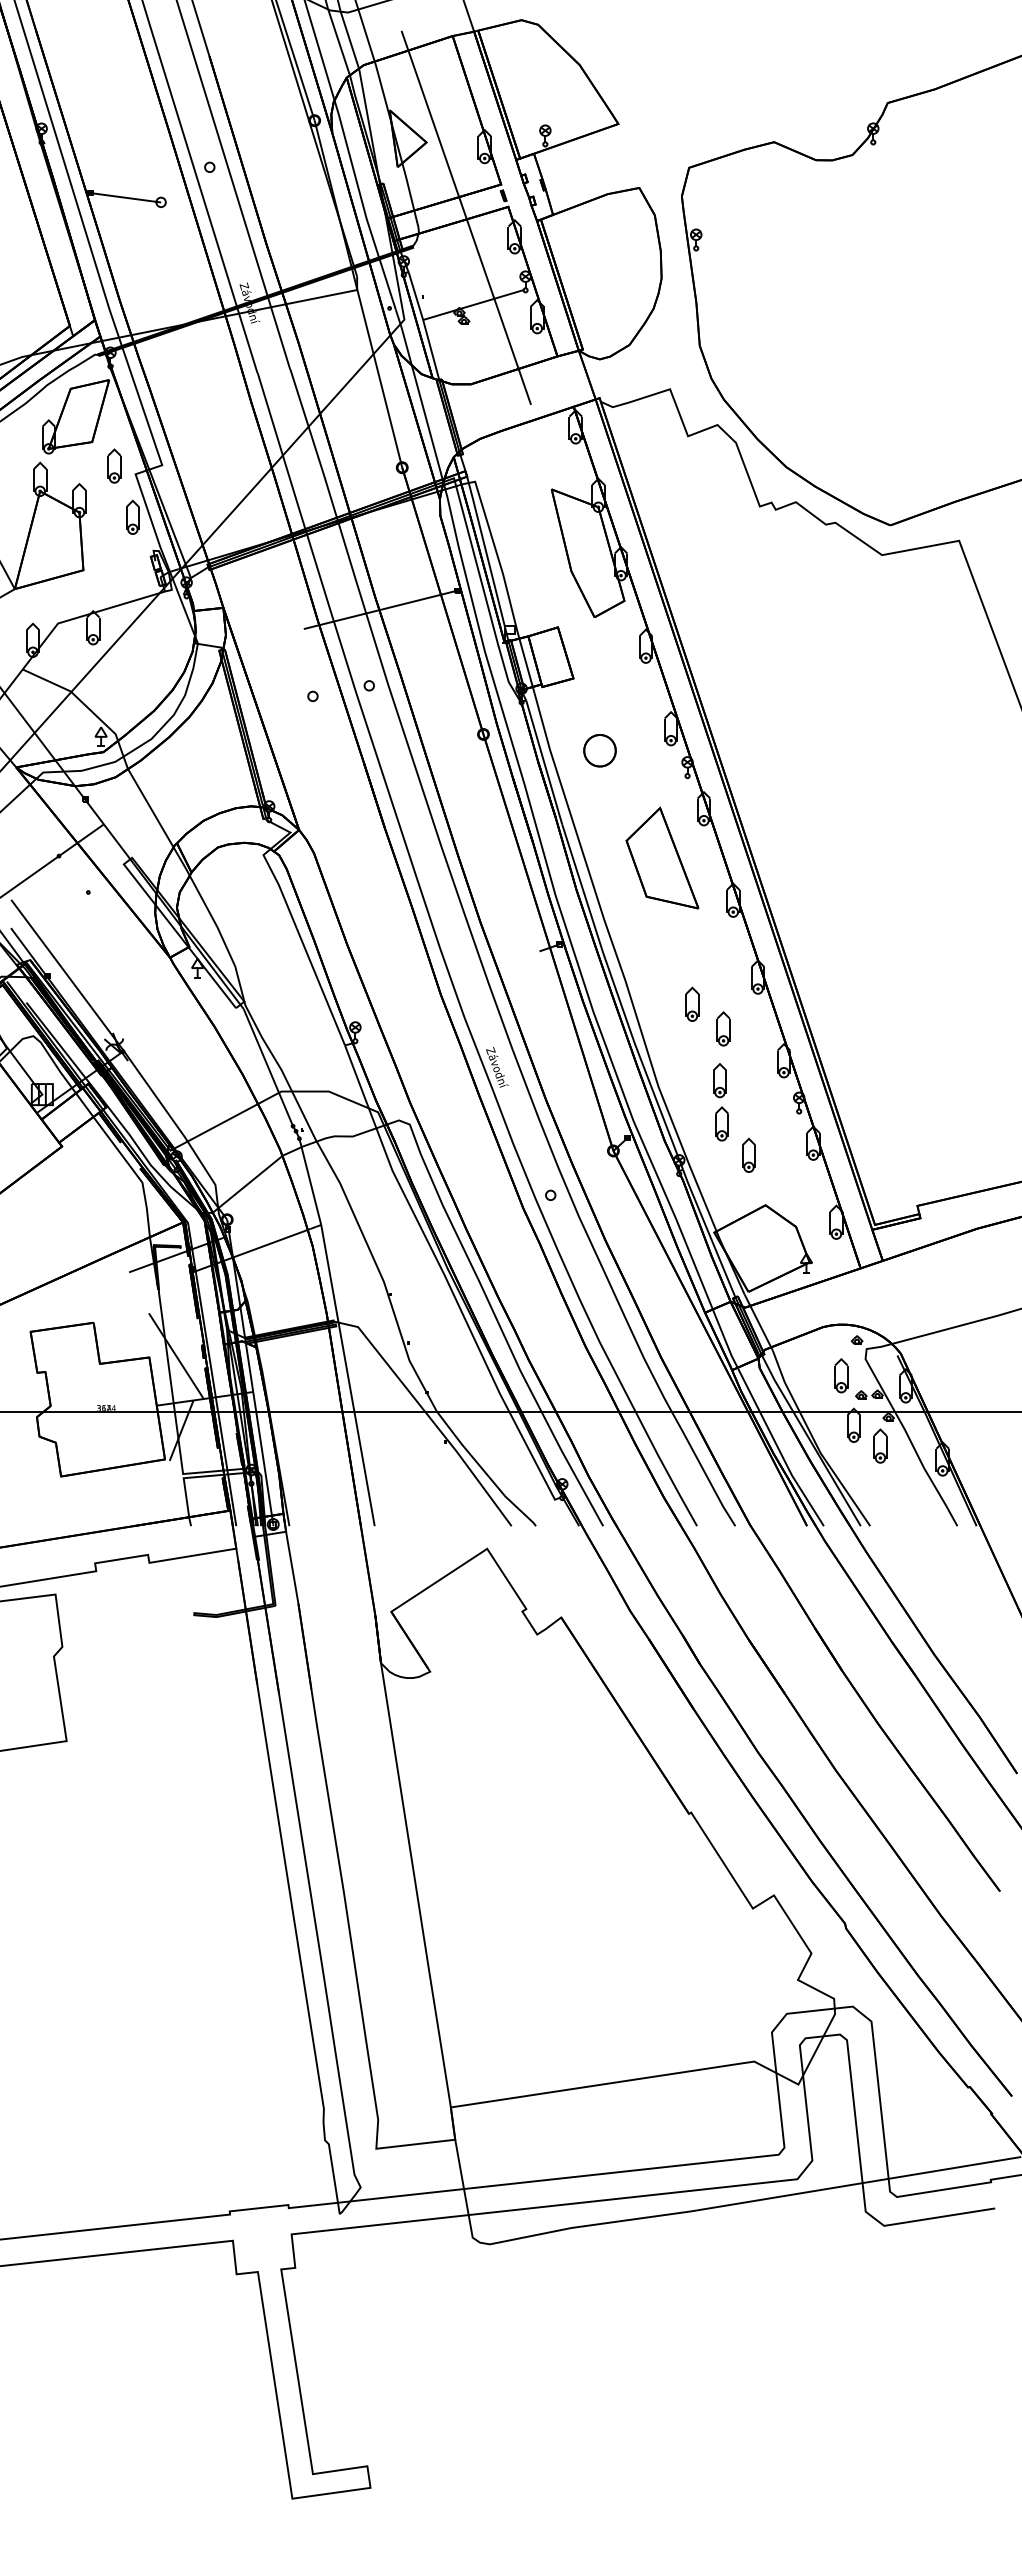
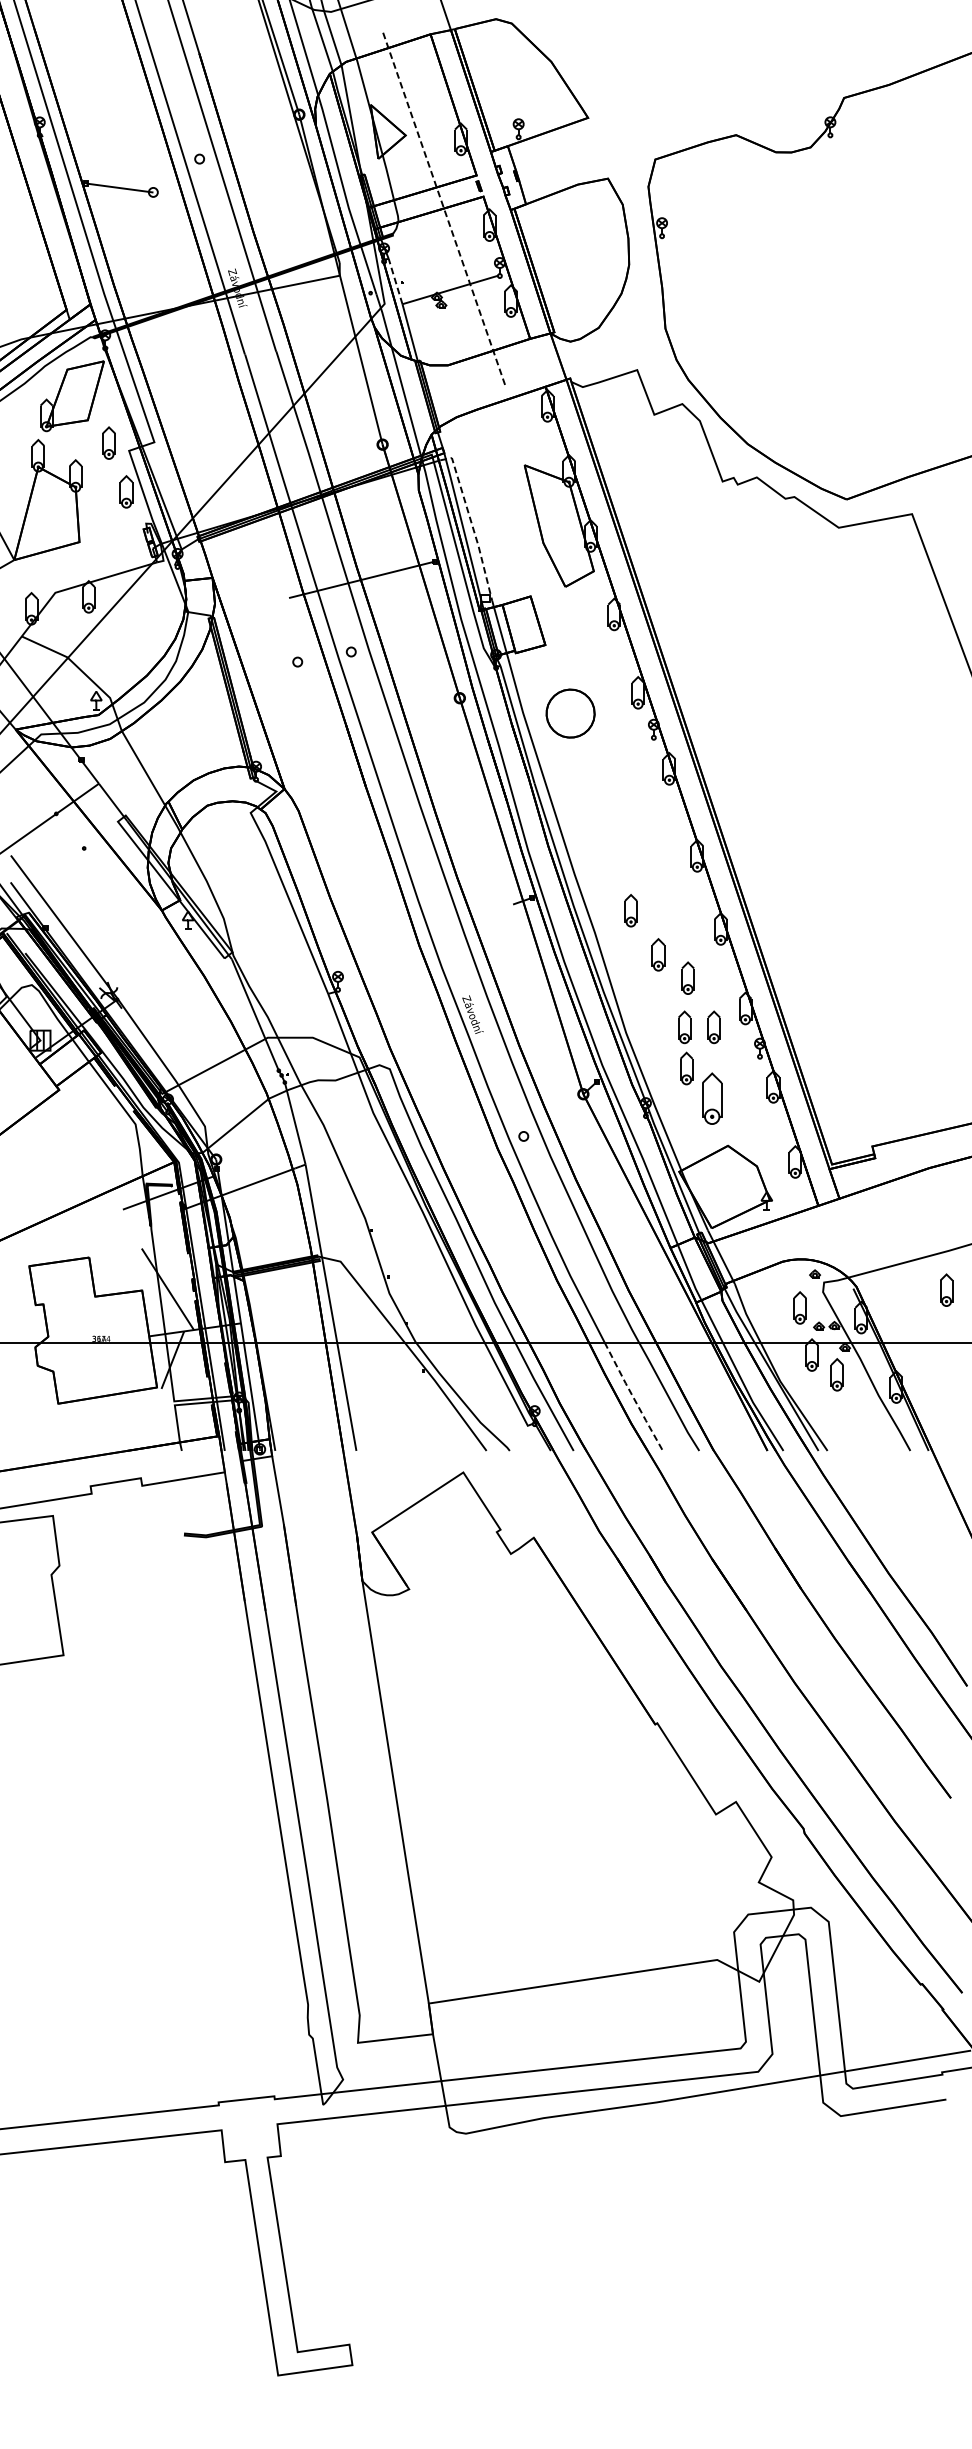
line: (466, 217) -> (443, 206), solid -> dashed
line: (415, 296) -> (395, 281), solid -> dashed
line: (495, 550) -> (471, 523), solid -> dashed
part: (599, 750) -> (570, 713), size x1.6
part: (662, 857) -> (630, 815), removed
part: (663, 957) -> (630, 910), added
part: (750, 1080) -> (713, 1027), added
part: (748, 1154) -> (711, 1097), size x1.6
part: (995, 1356) -> (946, 1289), added
line: (665, 1469) -> (632, 1397), solid -> dashed

